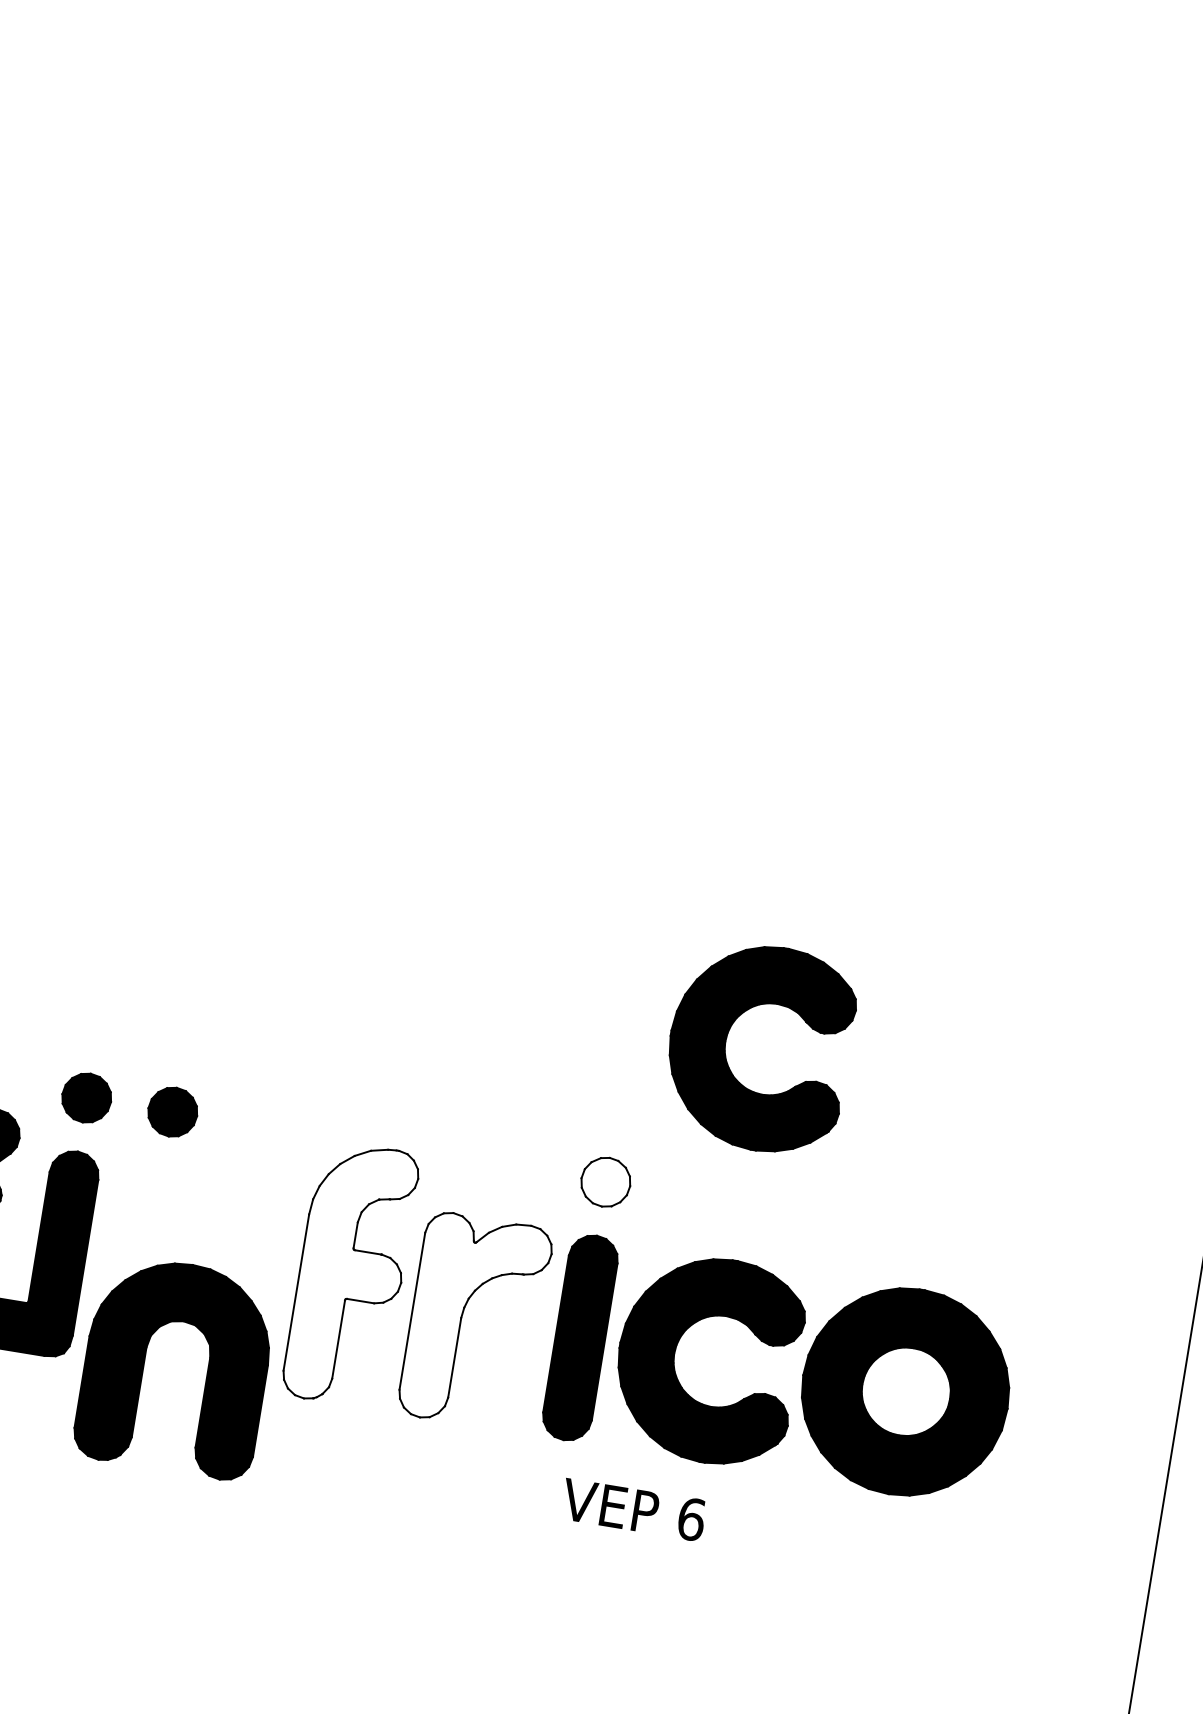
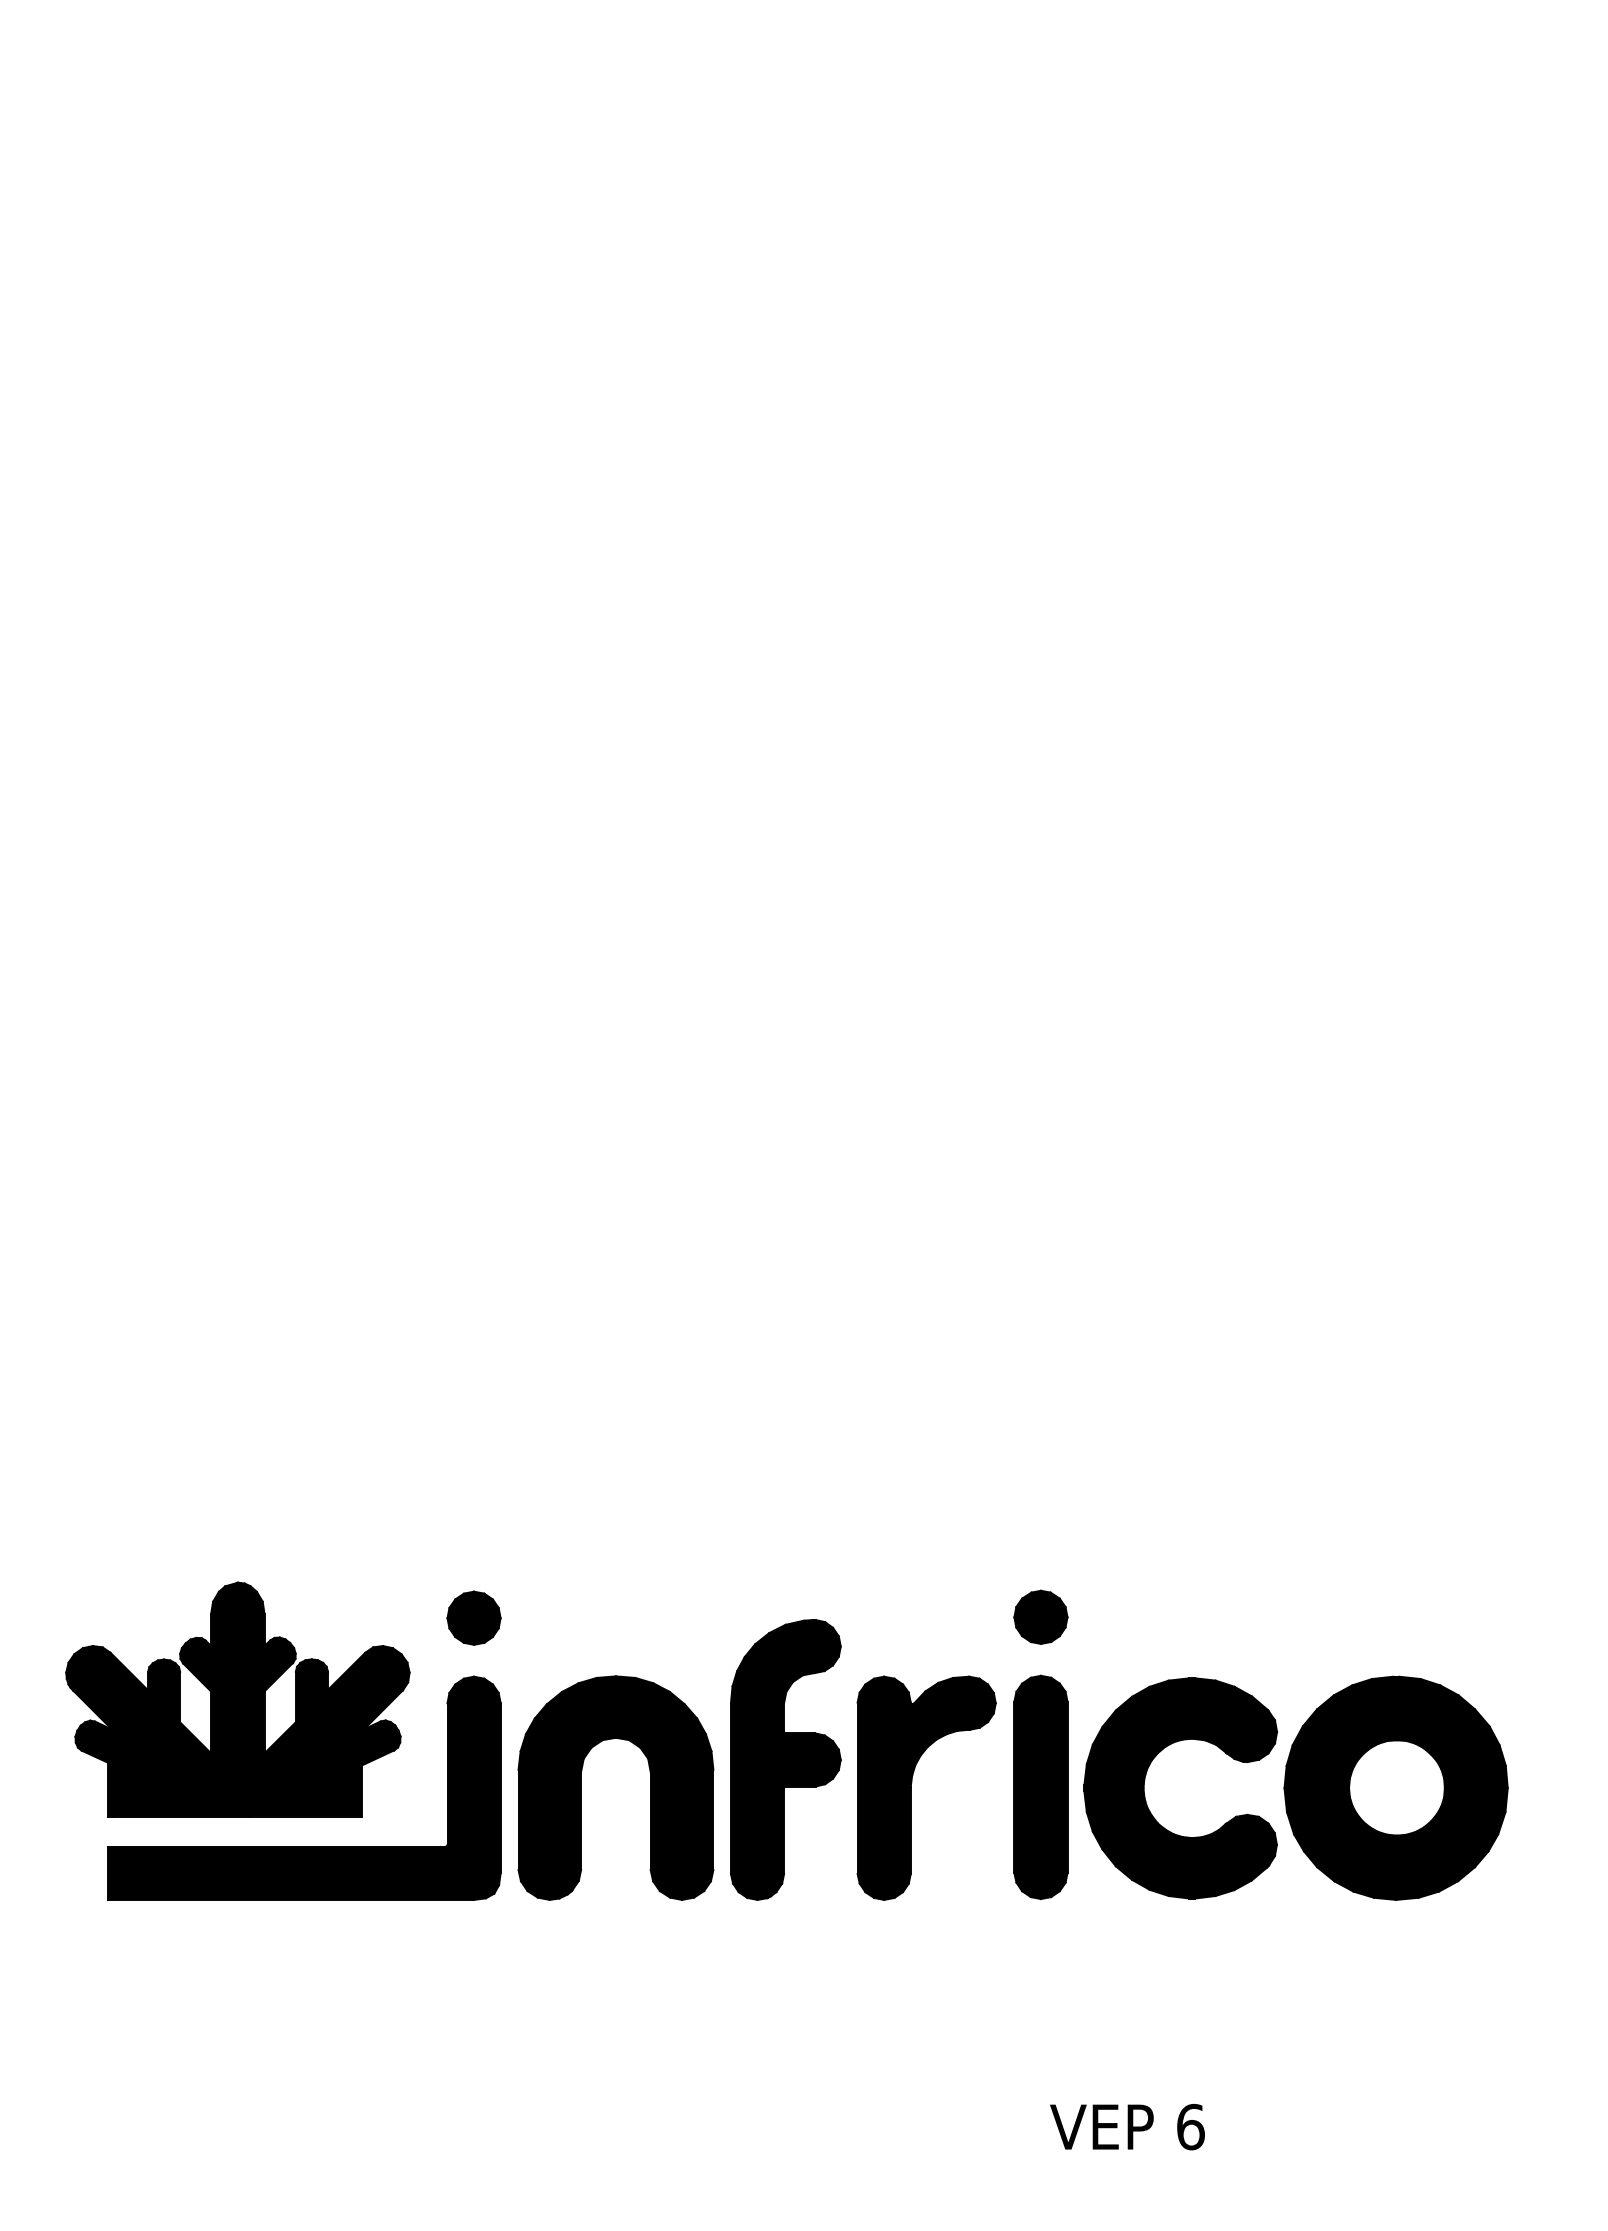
part: (725, 1048) -> (1145, 1454), removed
part: (172, 1111) -> (567, 1617), removed
fill: (605, 1181) -> (1040, 1616), added
fill: (350, 1274) -> (785, 1759), added
fill: (475, 1320) -> (926, 1787), added
part: (144, 1361) -> (581, 1787), moved
text: (633, 1510) -> (1127, 2127), moved

